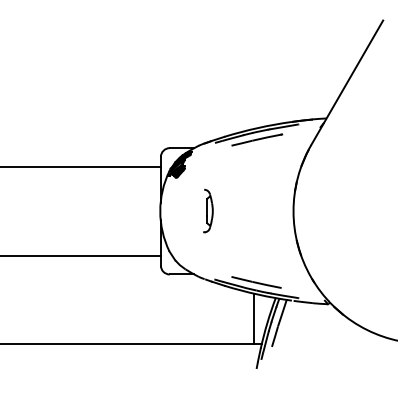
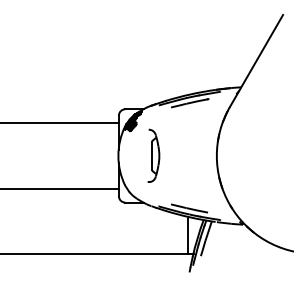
part: (207, 210) -> (153, 155), size x1.67

